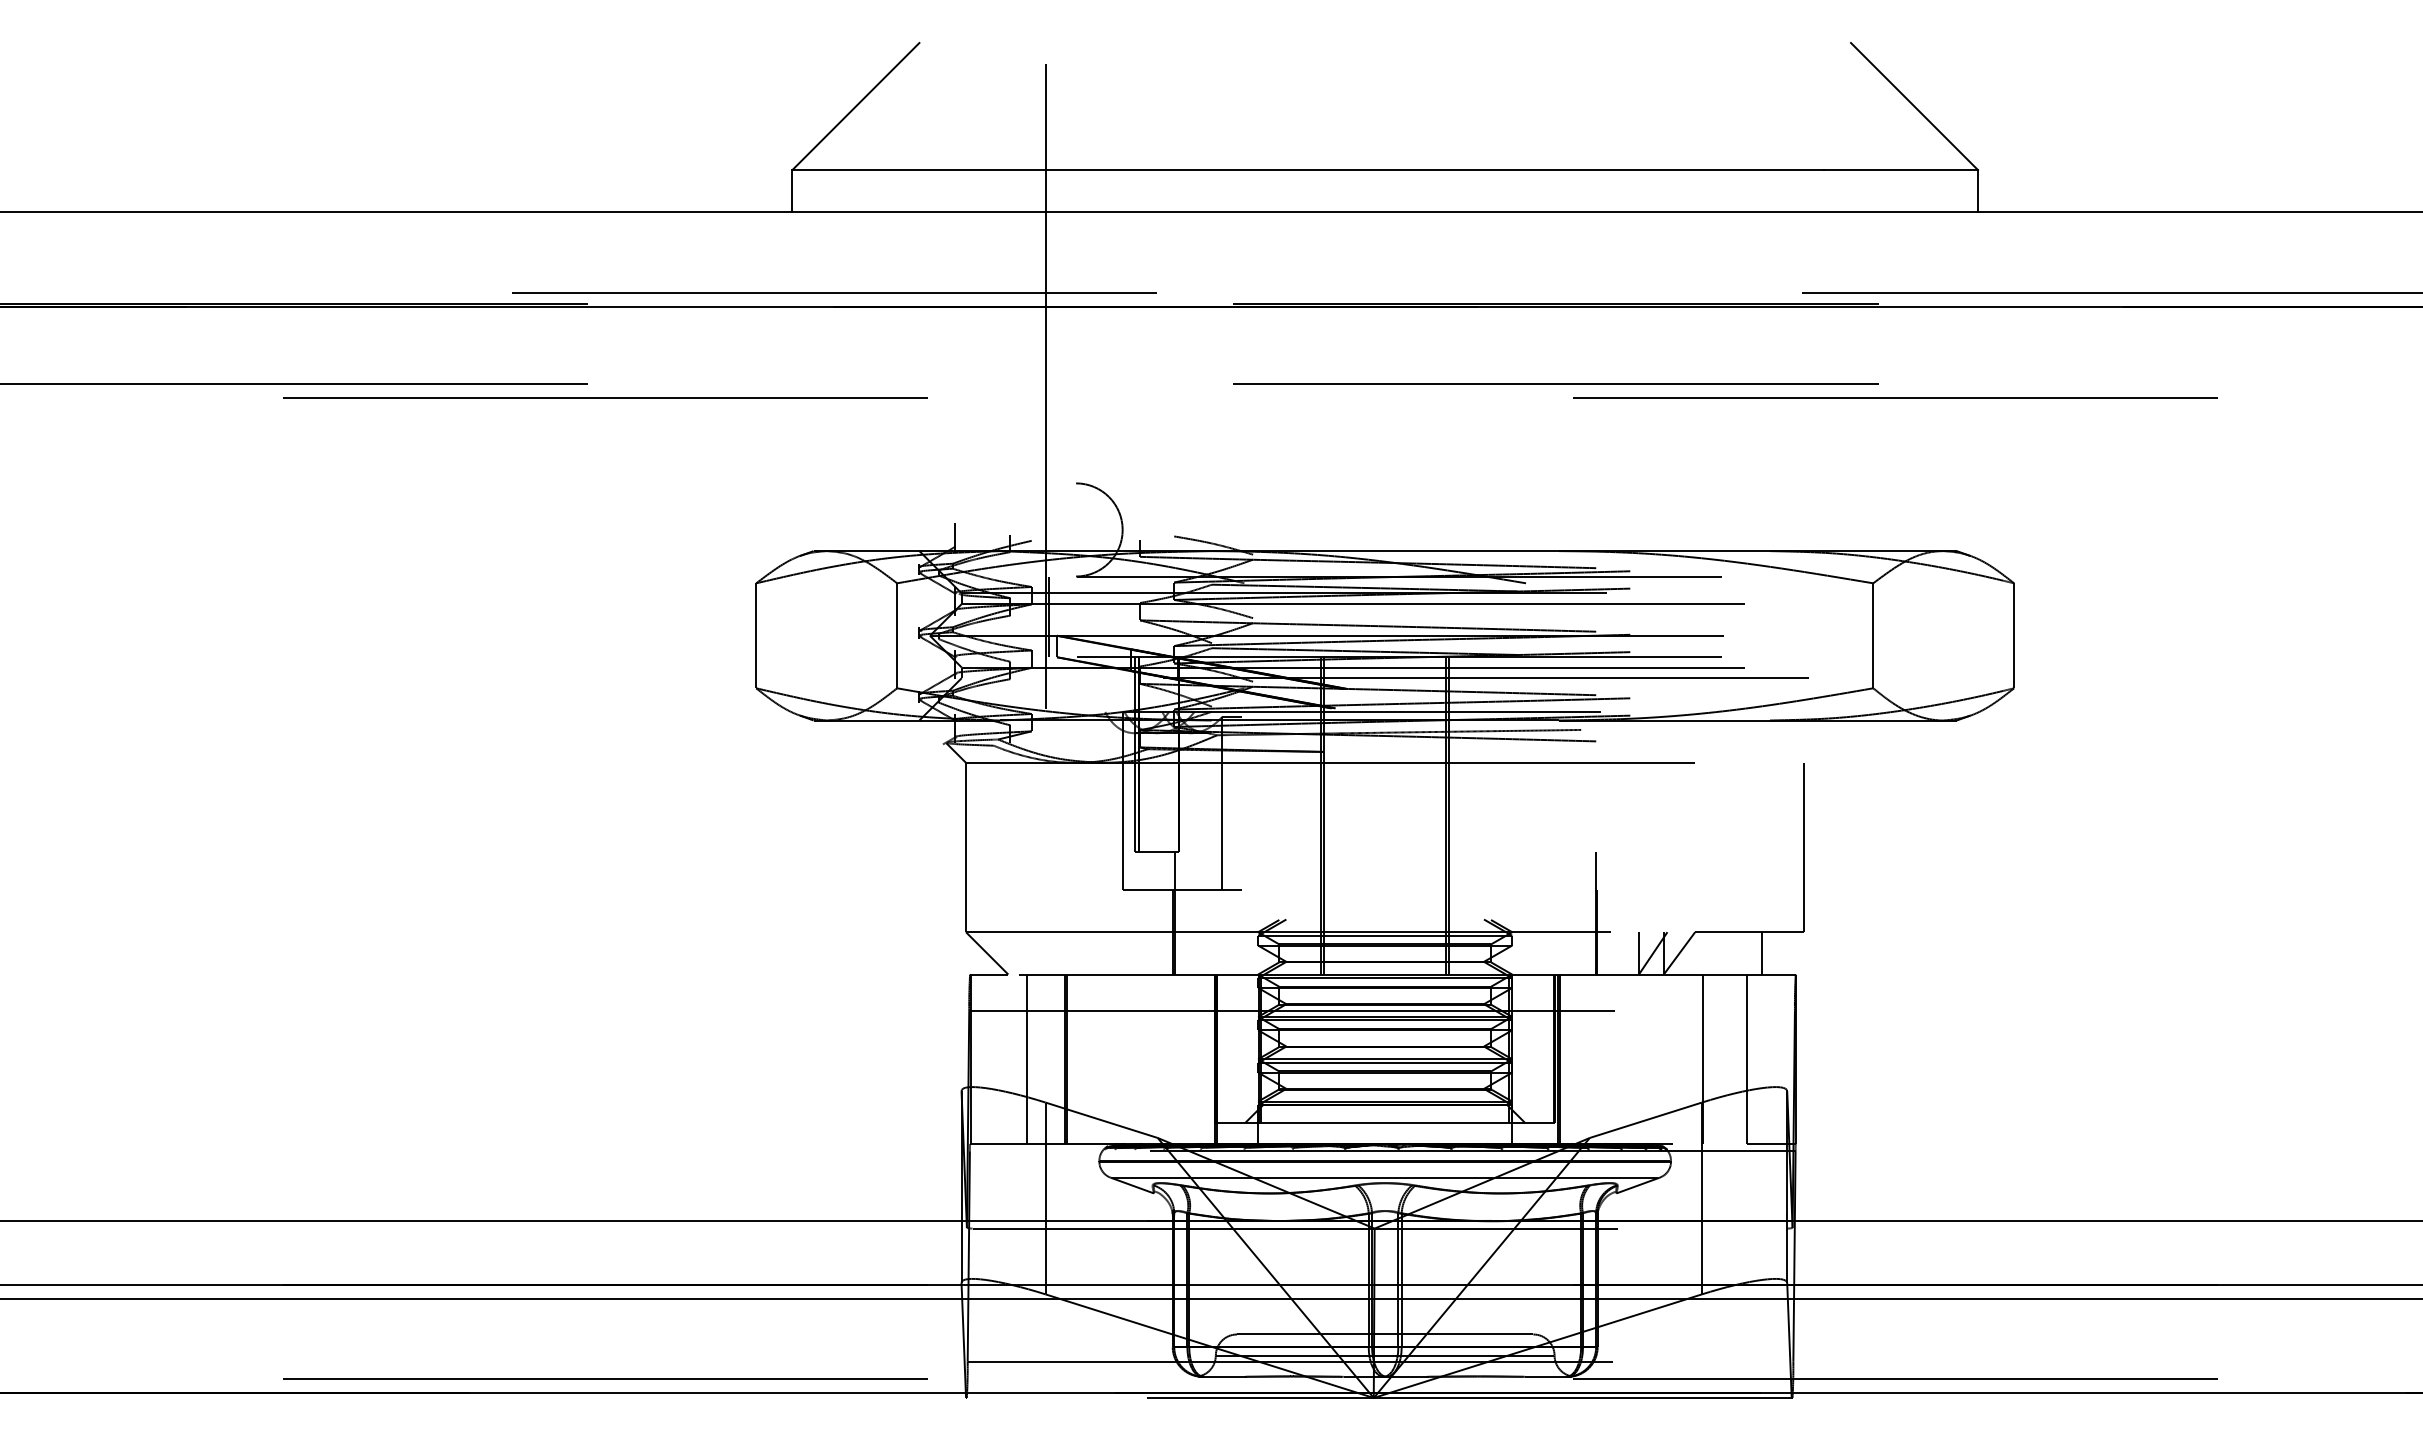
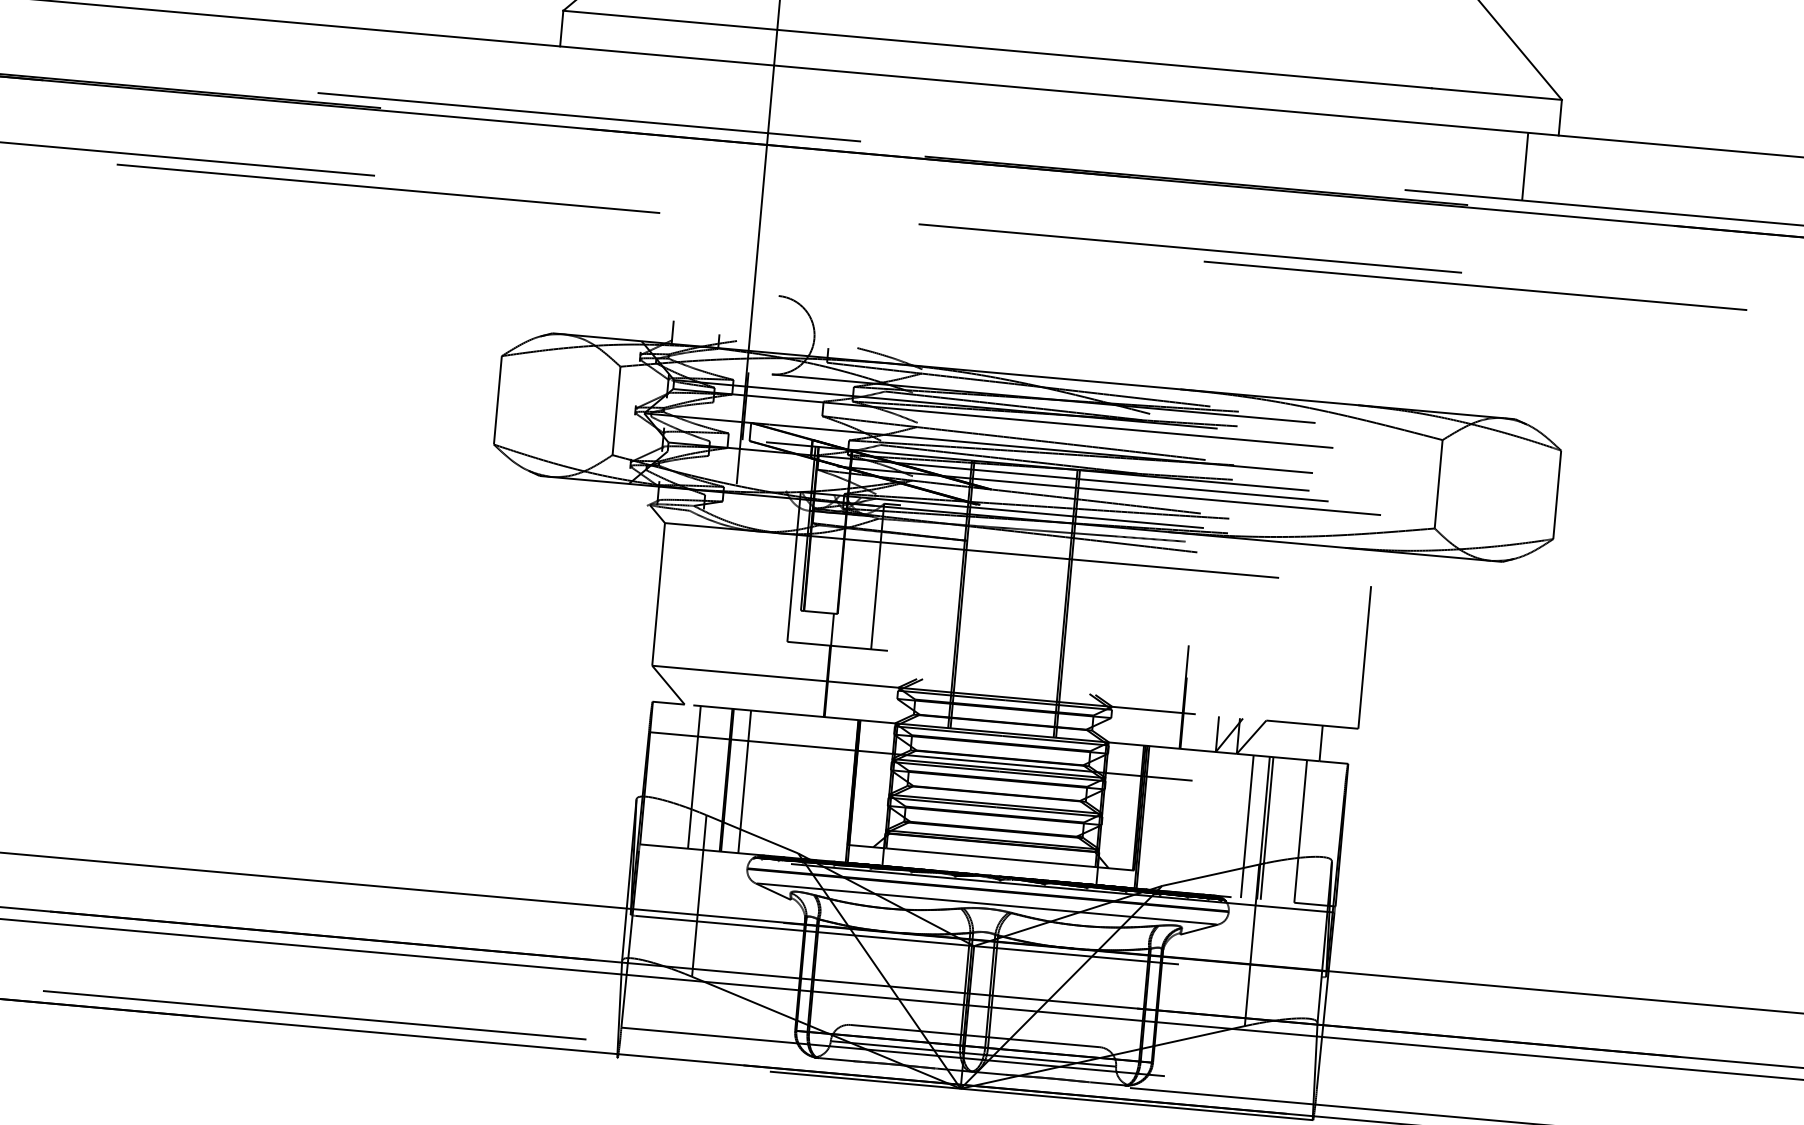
line: (1941, 252) -> (1524, 166), added
line: (1087, 1058) -> (745, 781), added
line: (1683, 1058) -> (1247, 826), added
line: (1707, 1058) -> (1267, 827), added

